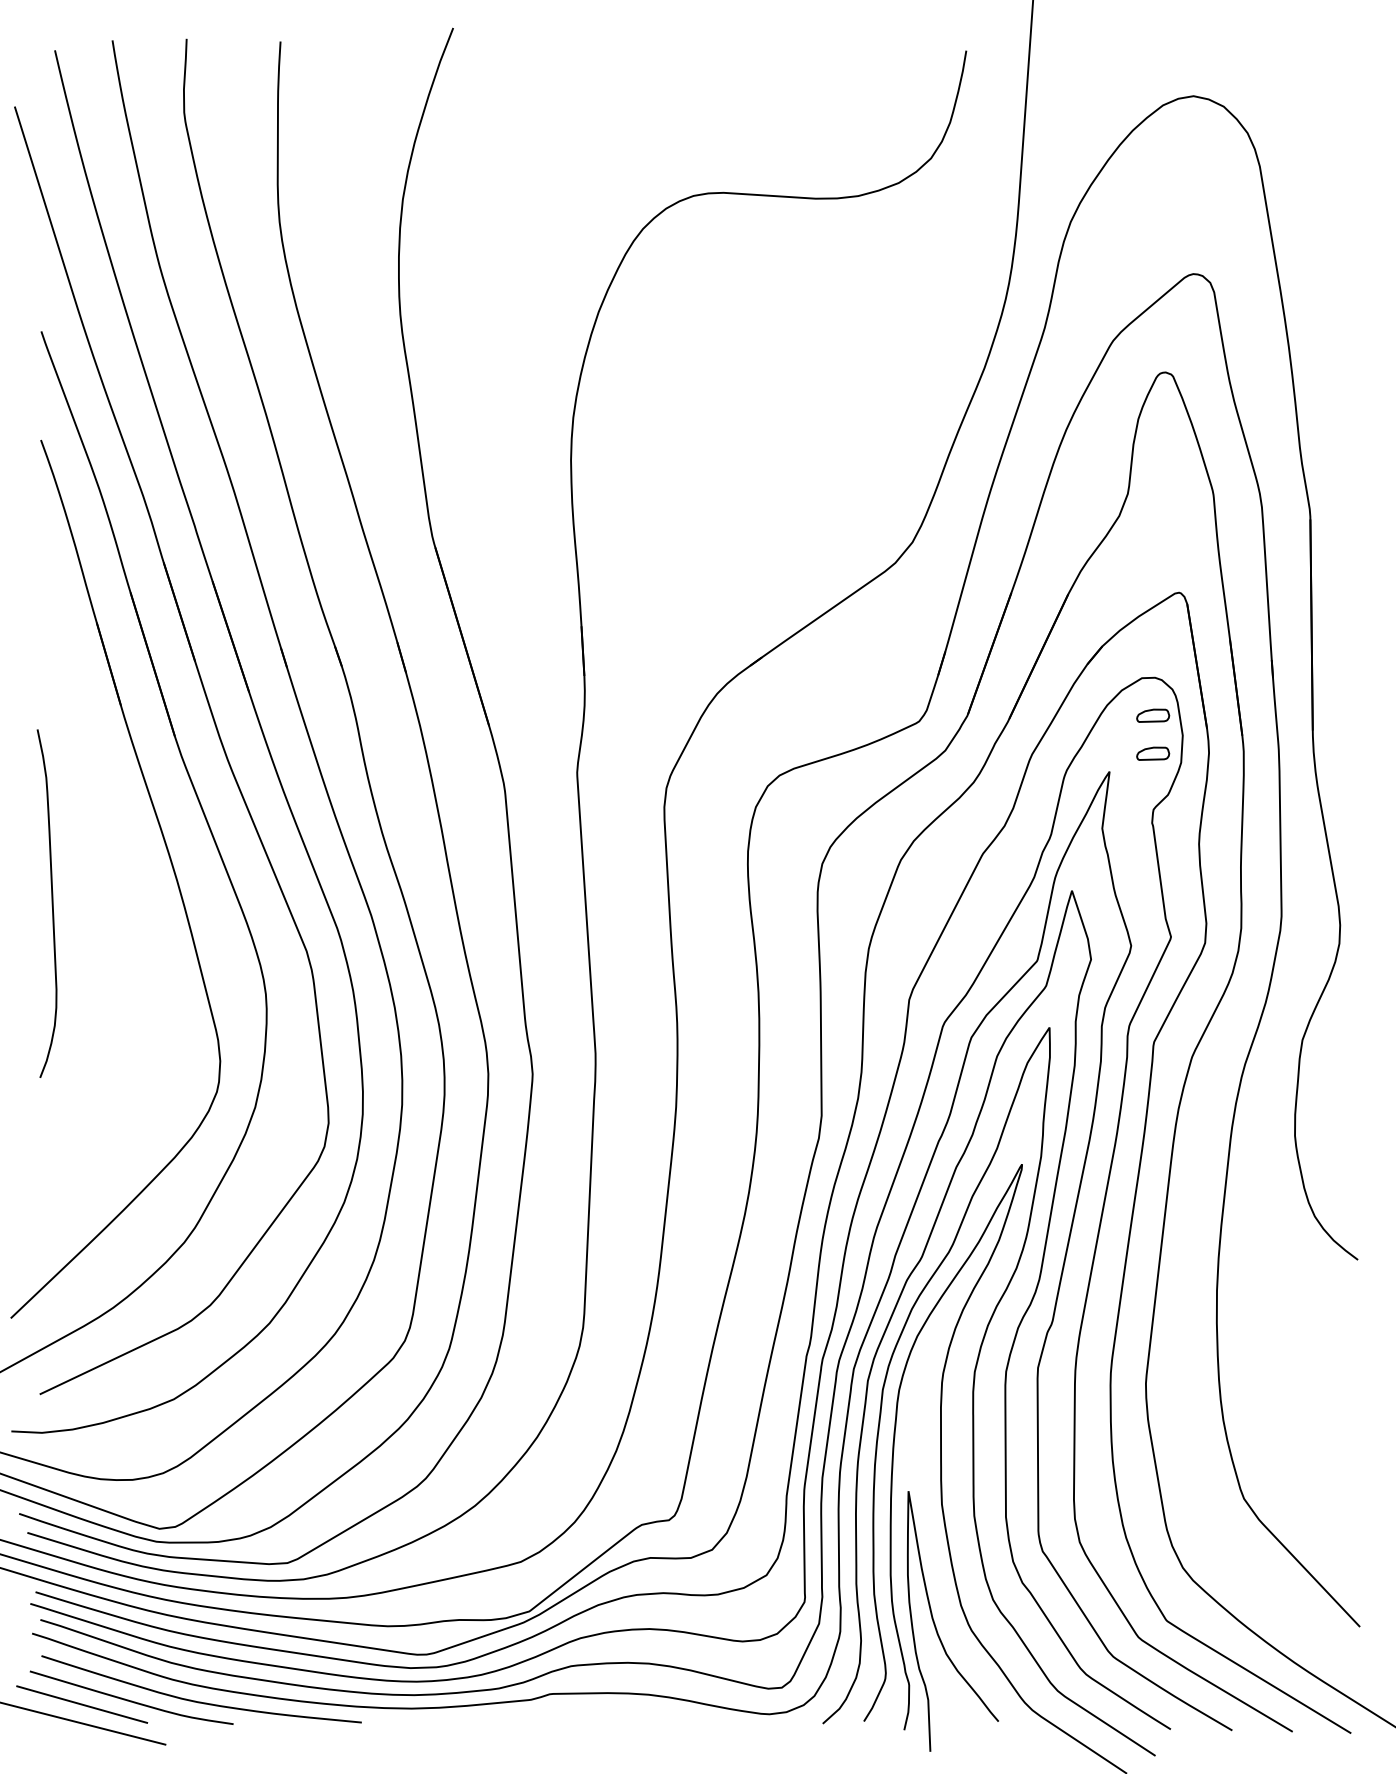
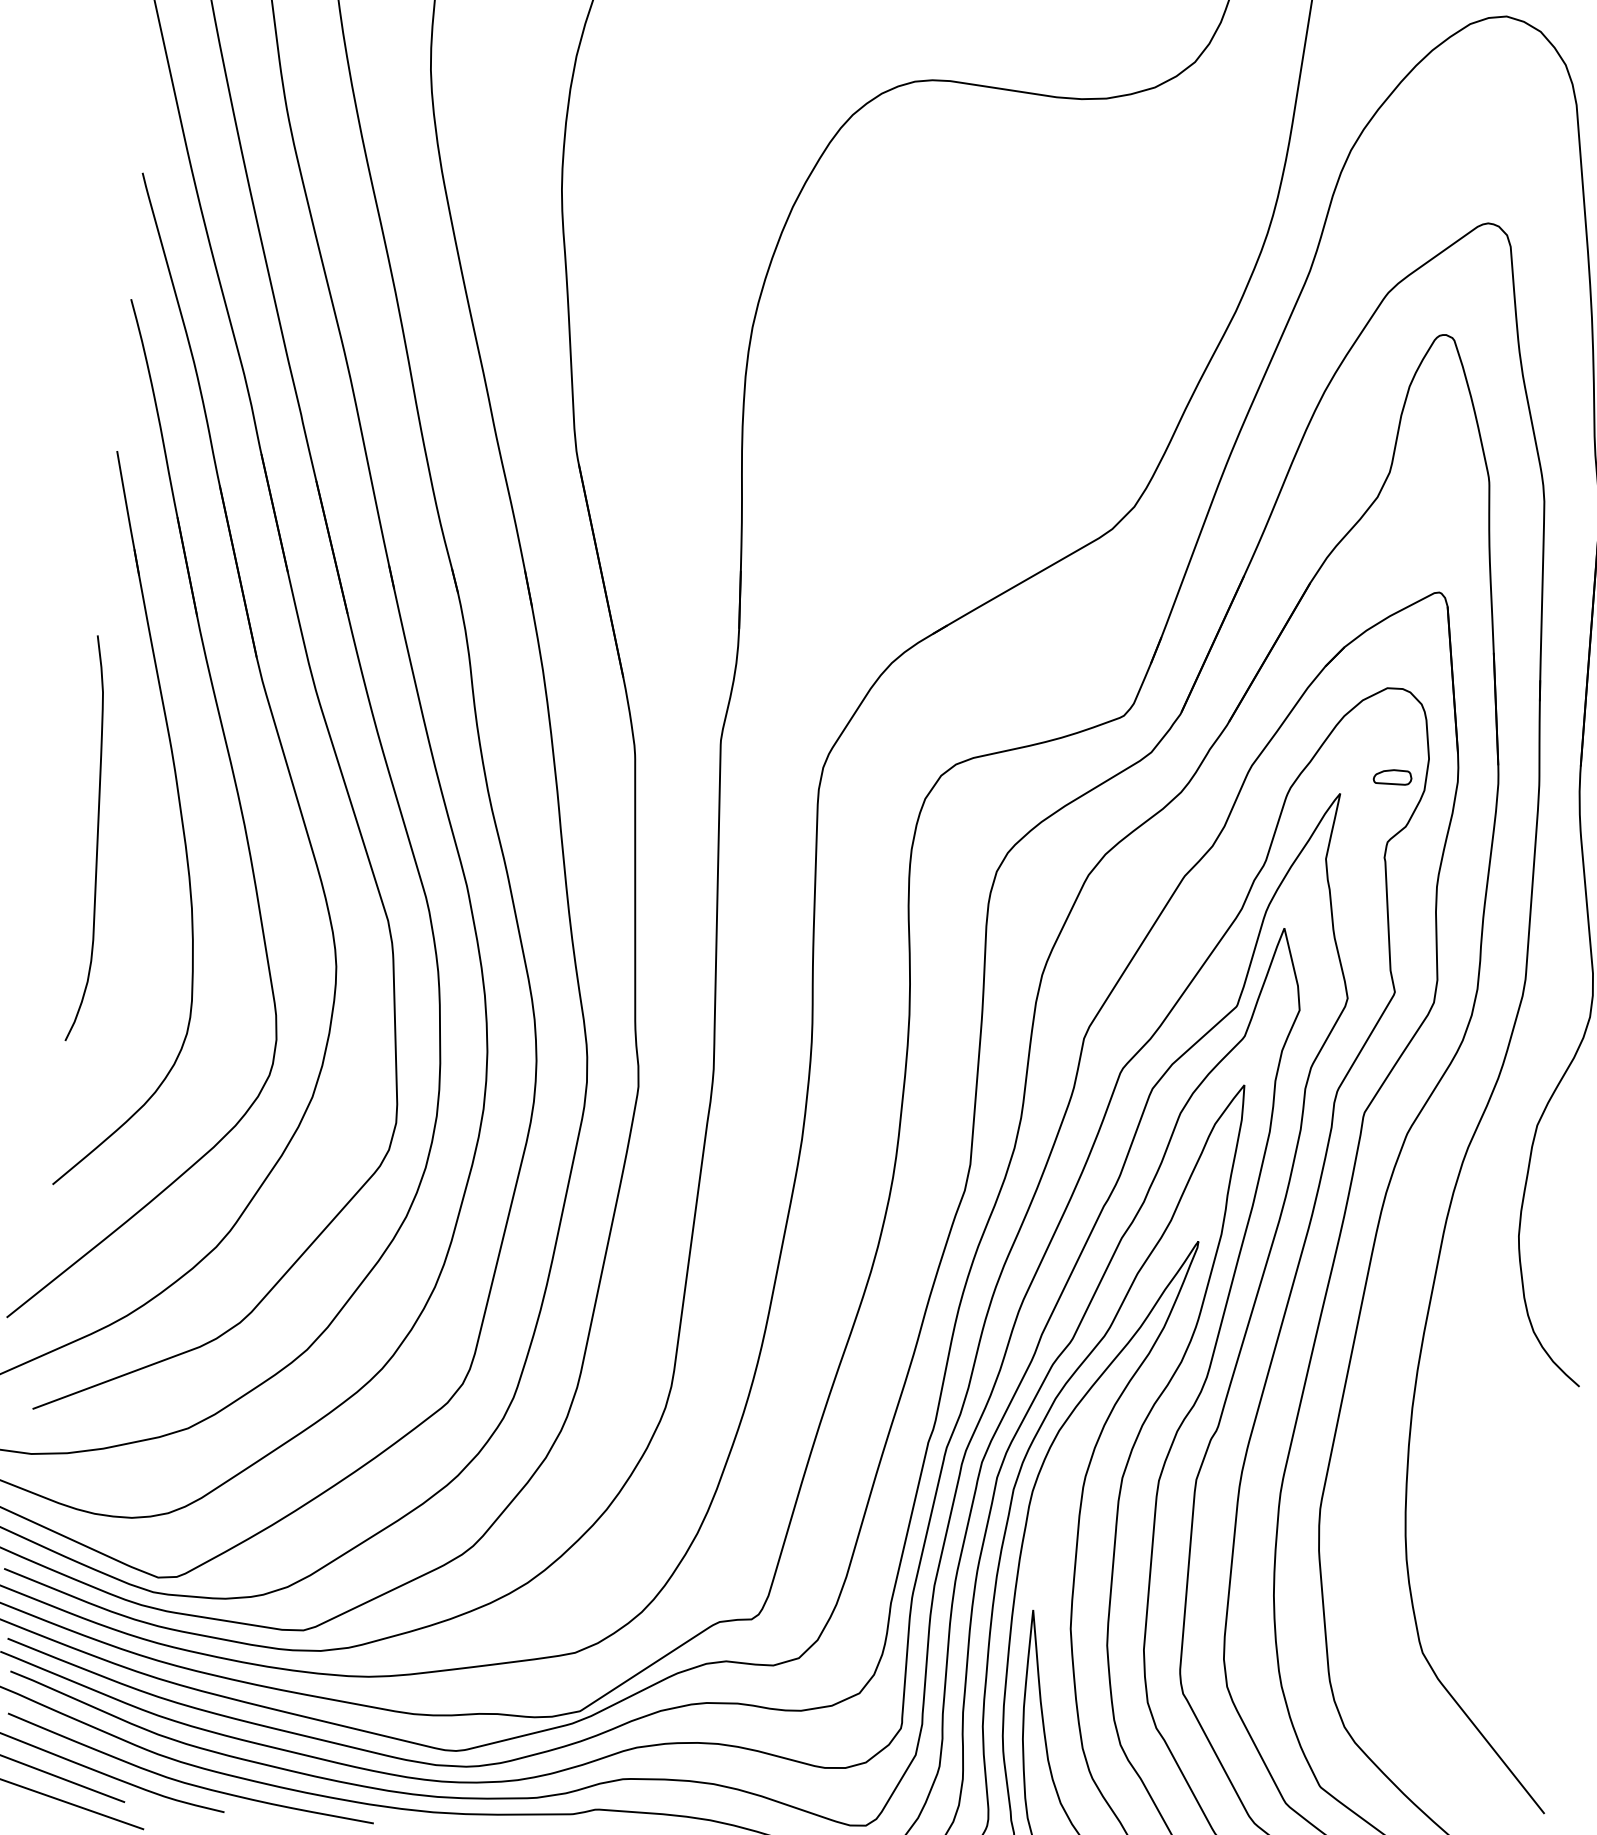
part: (1153, 715) -> (1397, 732), removed
part: (121, 878) -> (180, 817), added

